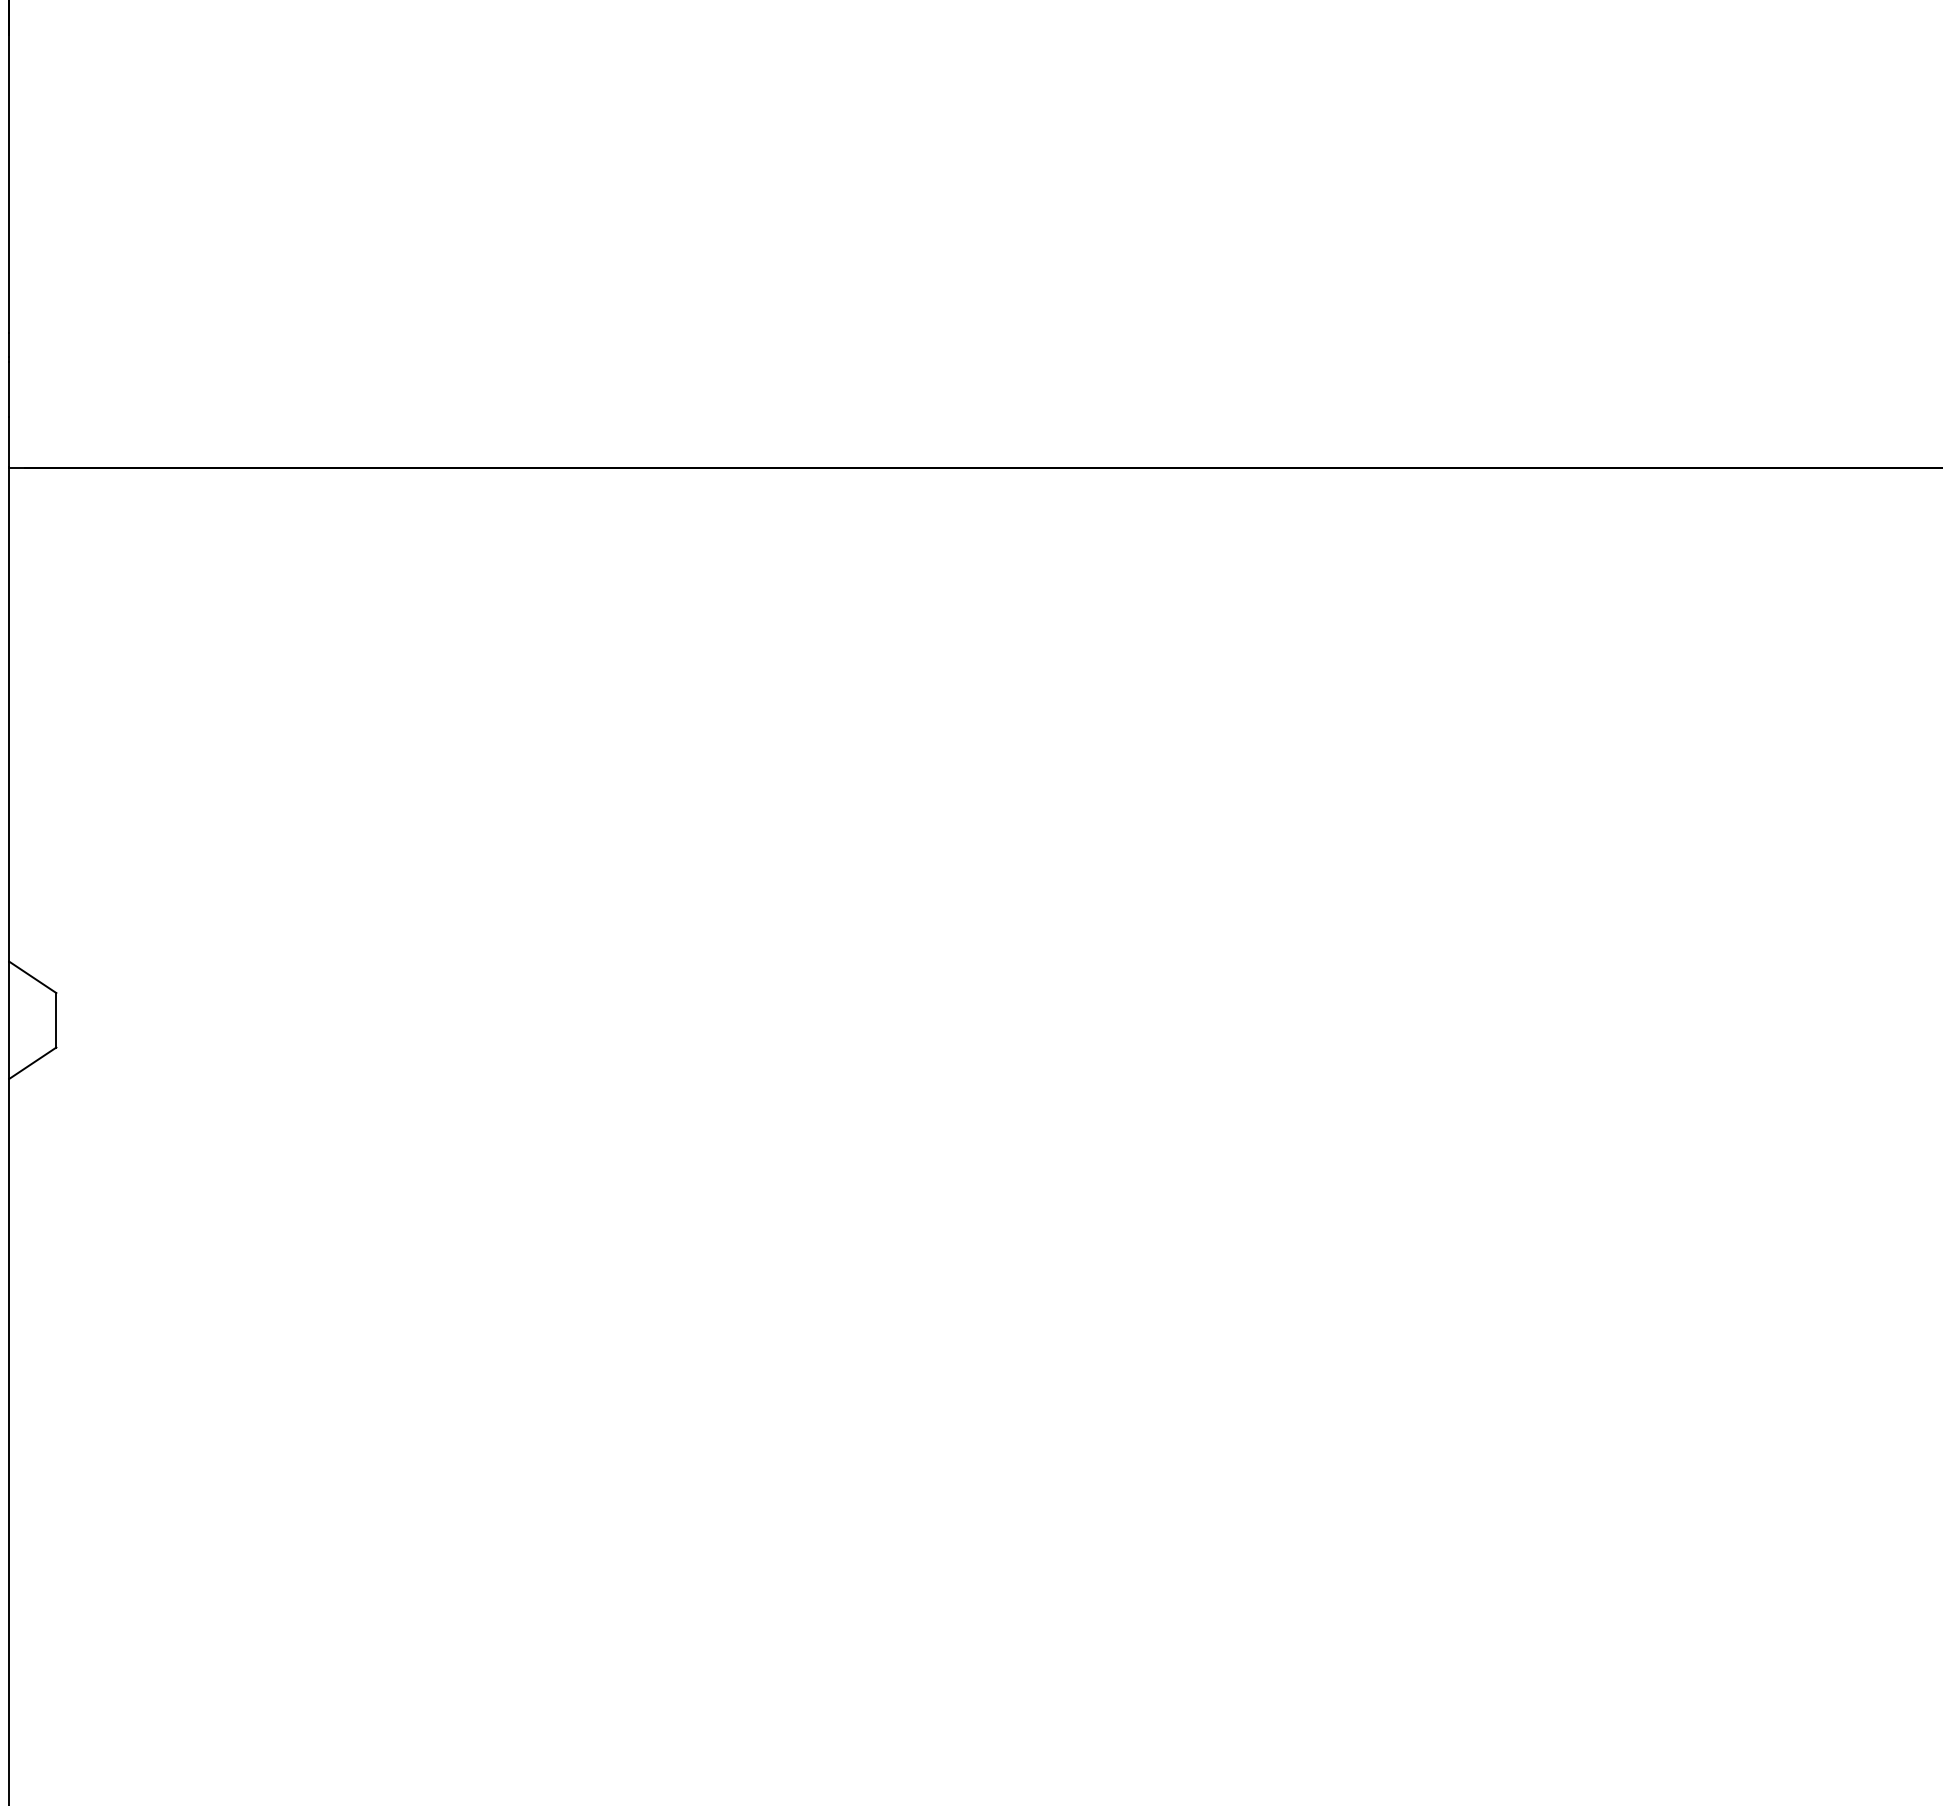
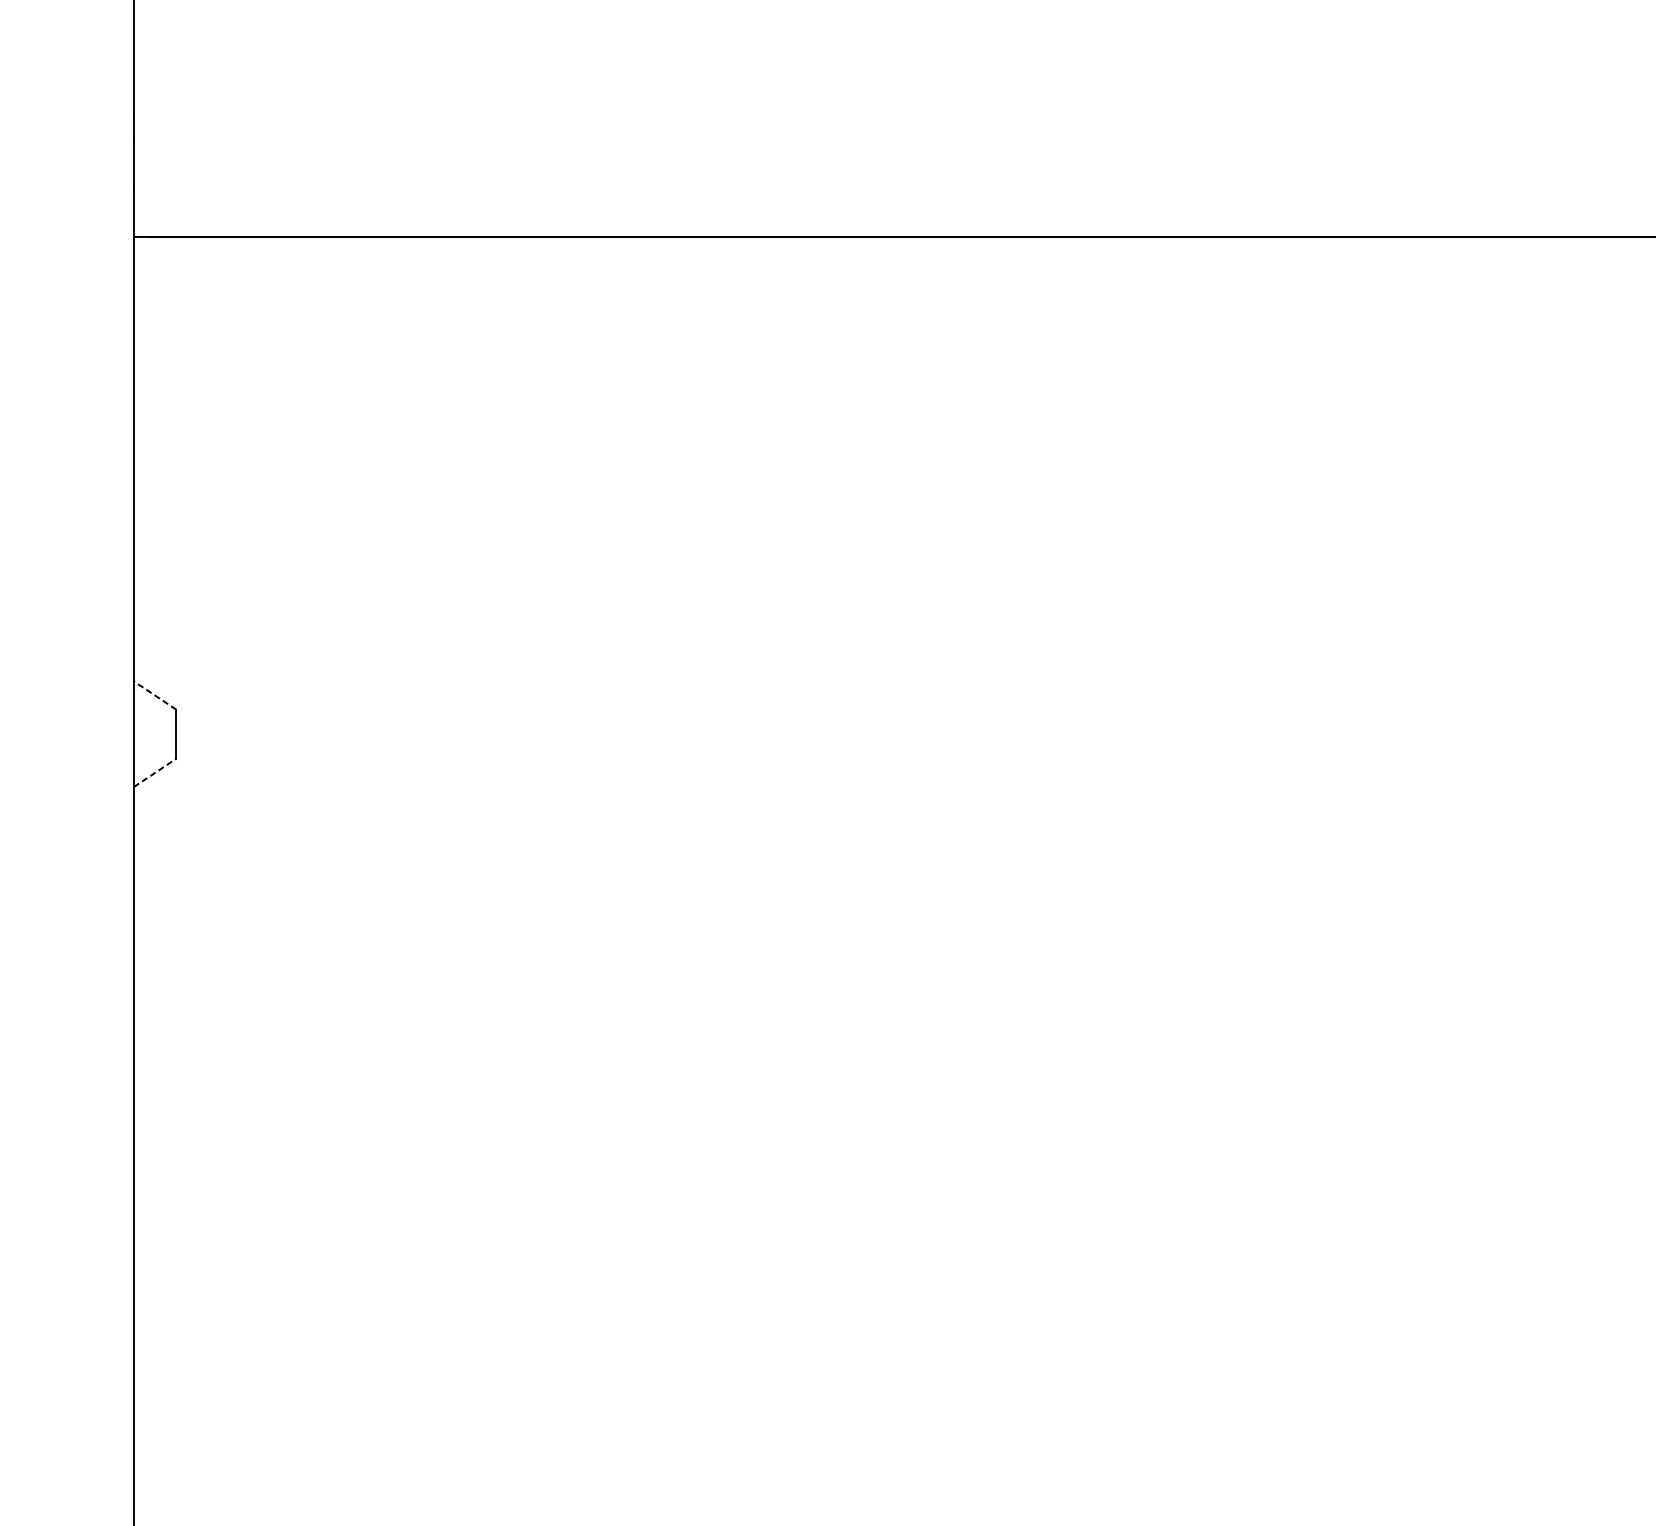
line: (32, 977) -> (154, 695), solid -> dashed
line: (33, 1062) -> (155, 772), solid -> dashed

